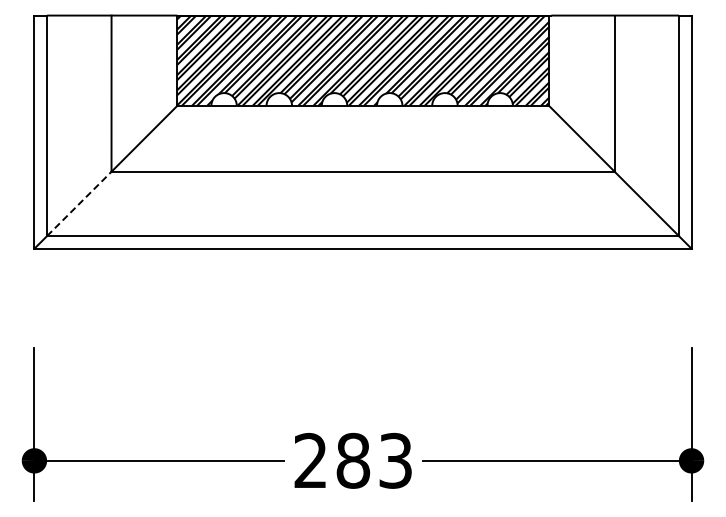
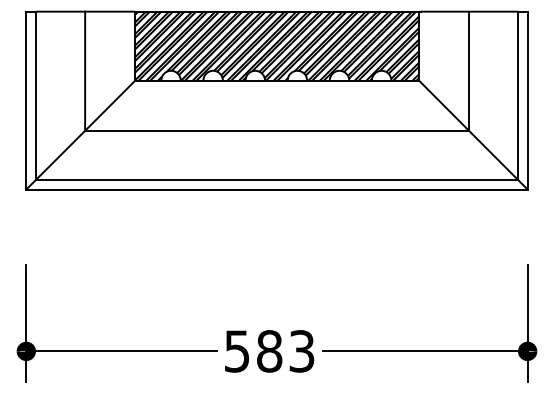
line: (79, 203) -> (60, 155), dashed -> solid
text: (310, 460) -> (236, 351), 283 -> 583

